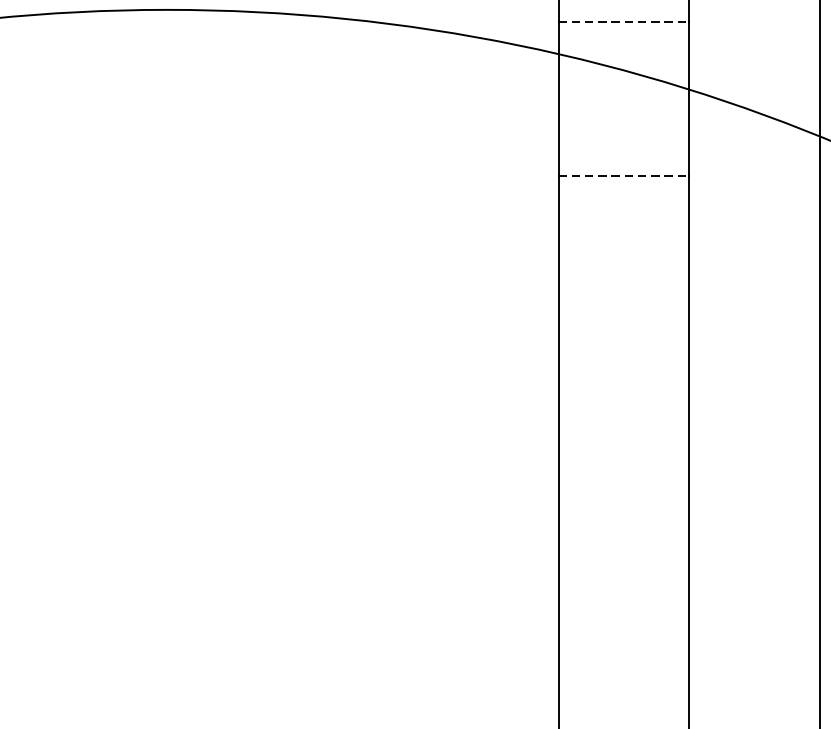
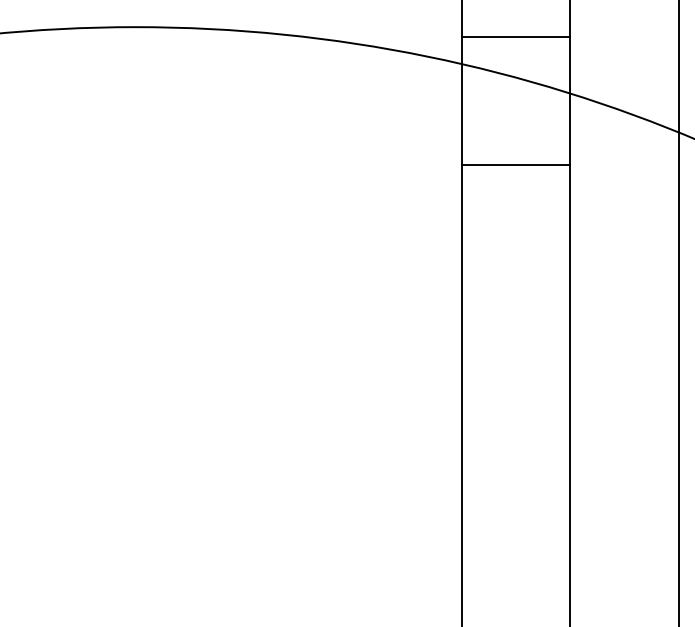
line: (624, 21) -> (516, 36), dashed -> solid
line: (624, 175) -> (516, 165), dashed -> solid

